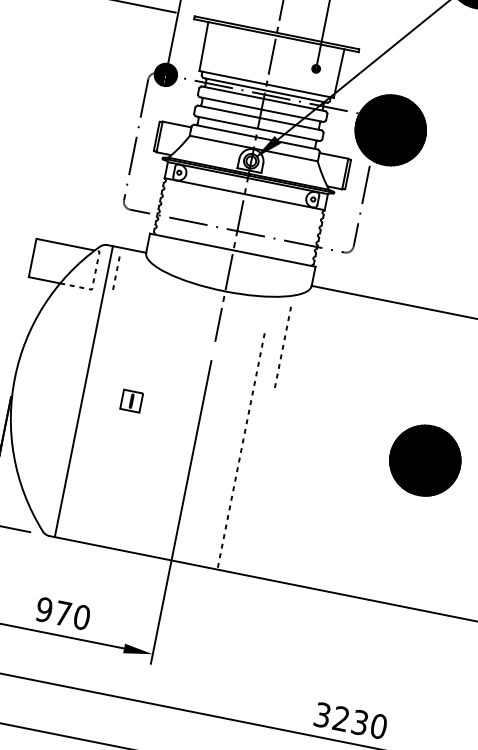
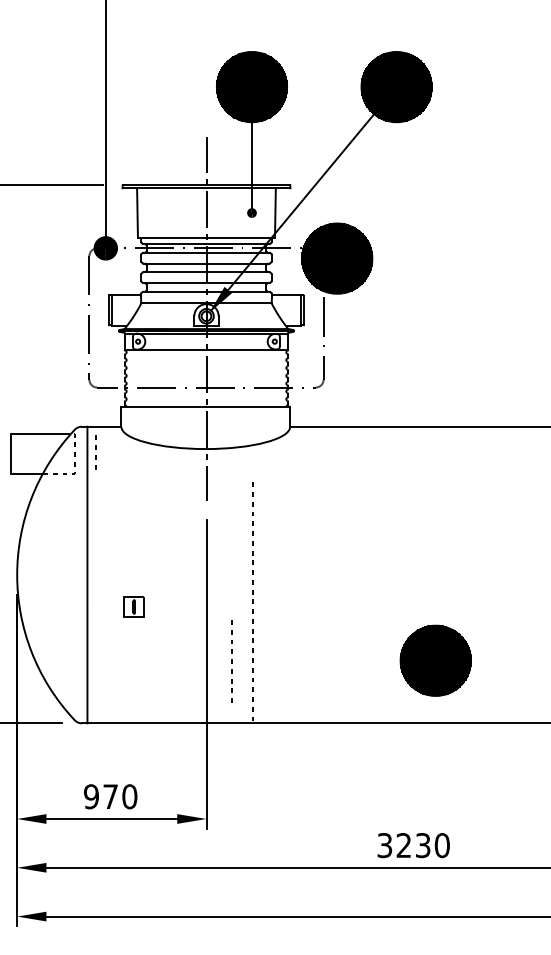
line: (282, 347) -> (231, 661), moved
part: (131, 400) -> (133, 606), moved
part: (425, 460) -> (435, 660), moved

